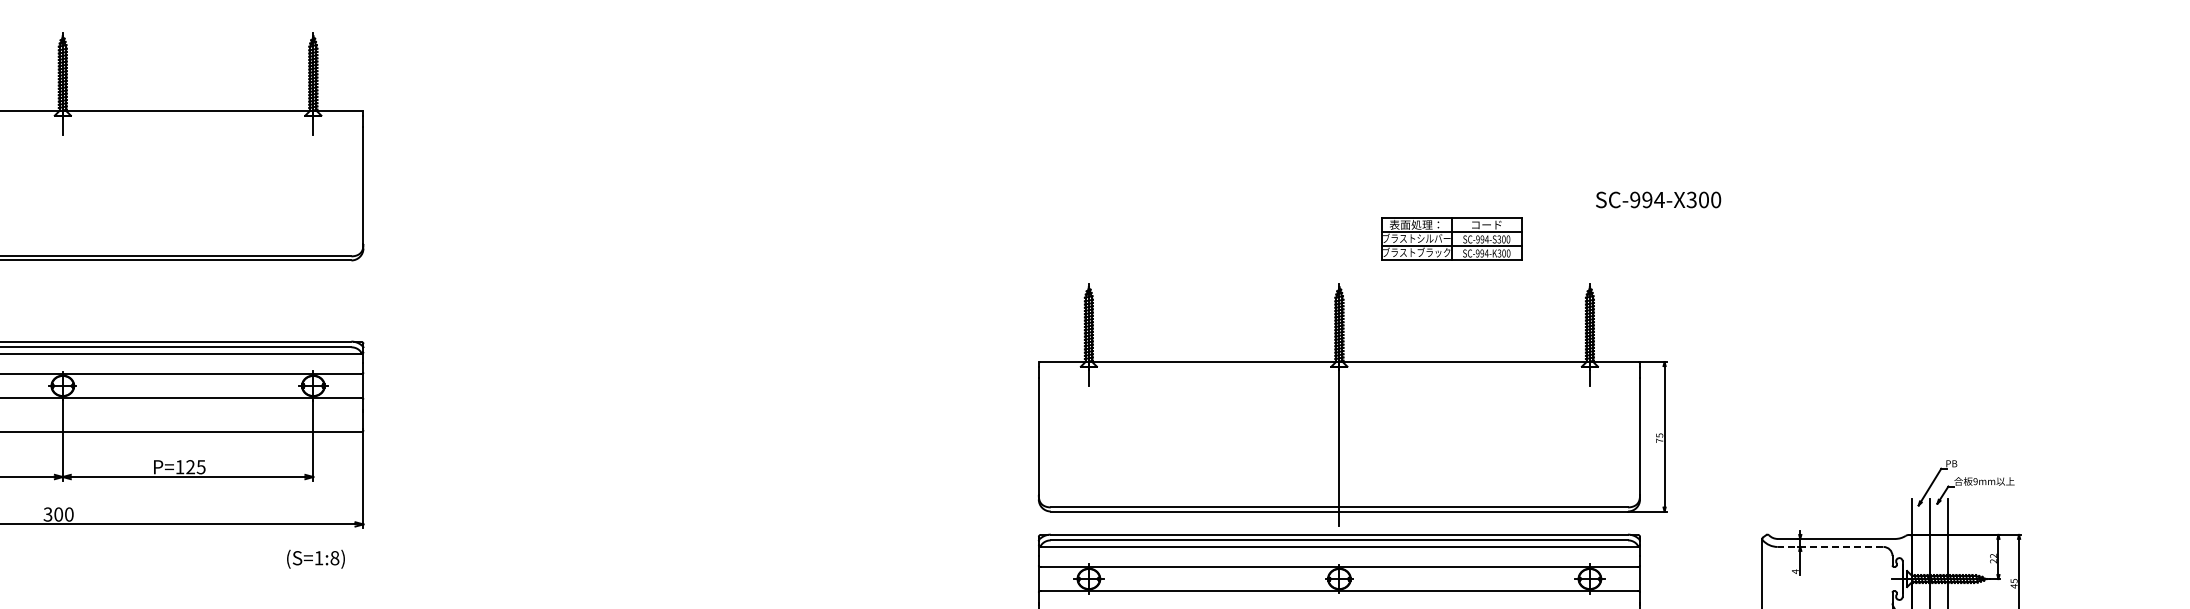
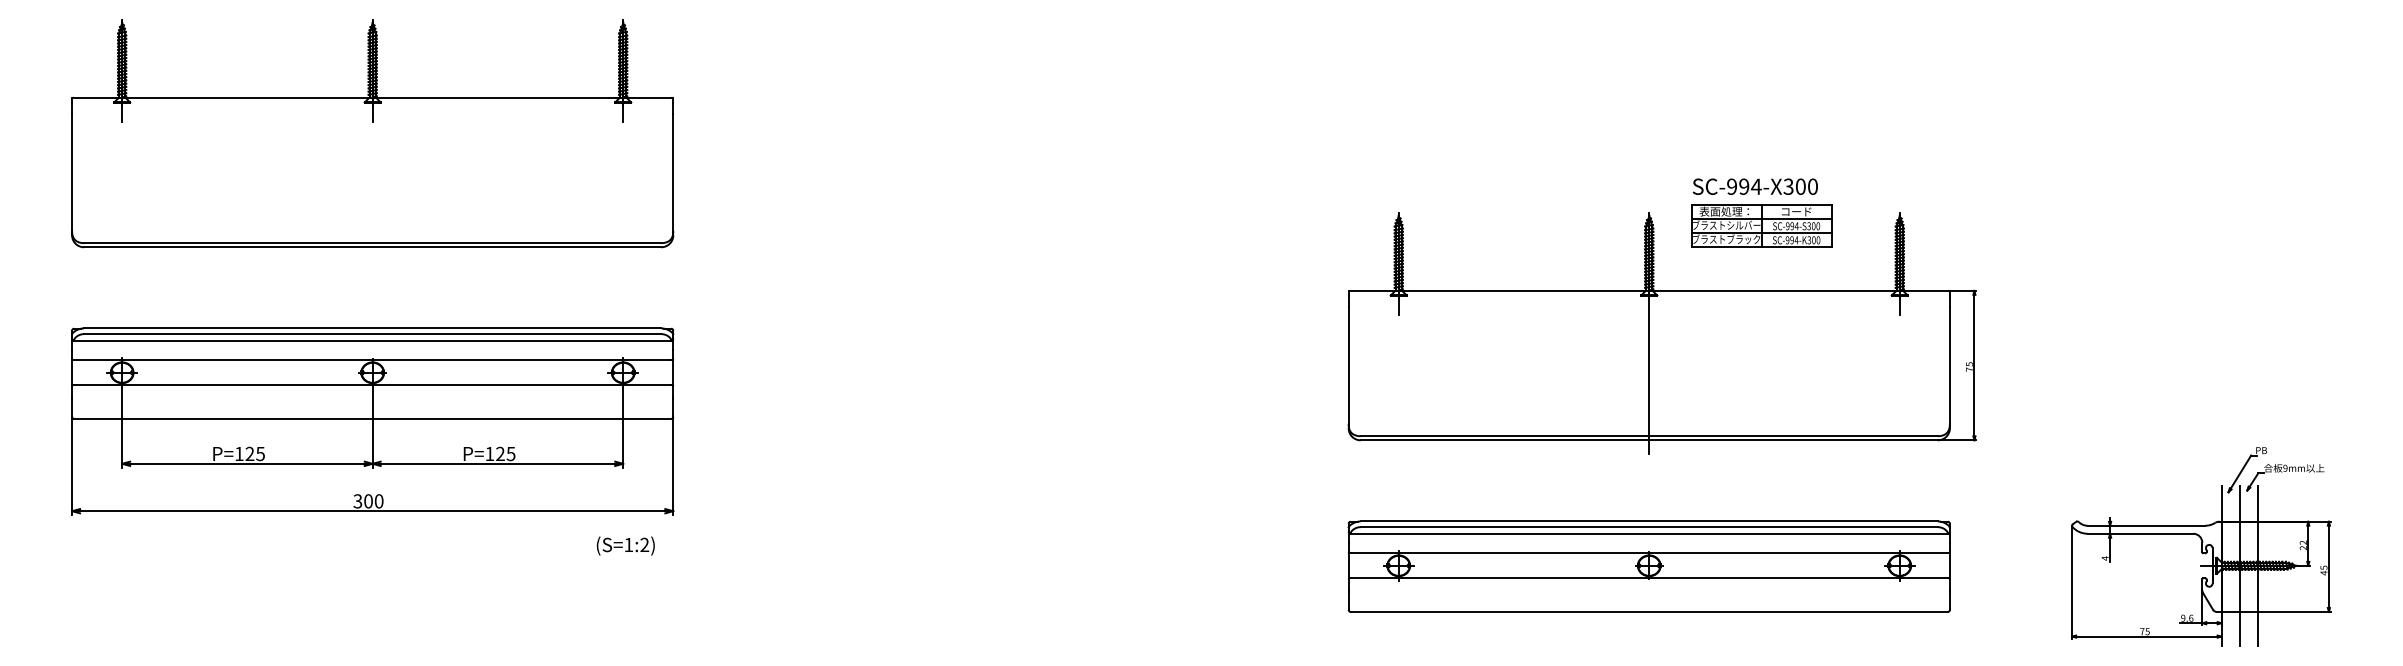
text: (1657, 199) -> (1754, 186), moved
part: (1351, 404) -> (1661, 333), moved
line: (1830, 546) -> (2140, 533), dashed -> solid
text: (334, 557) -> (644, 544), (S=1:8) -> (S=1:2)

